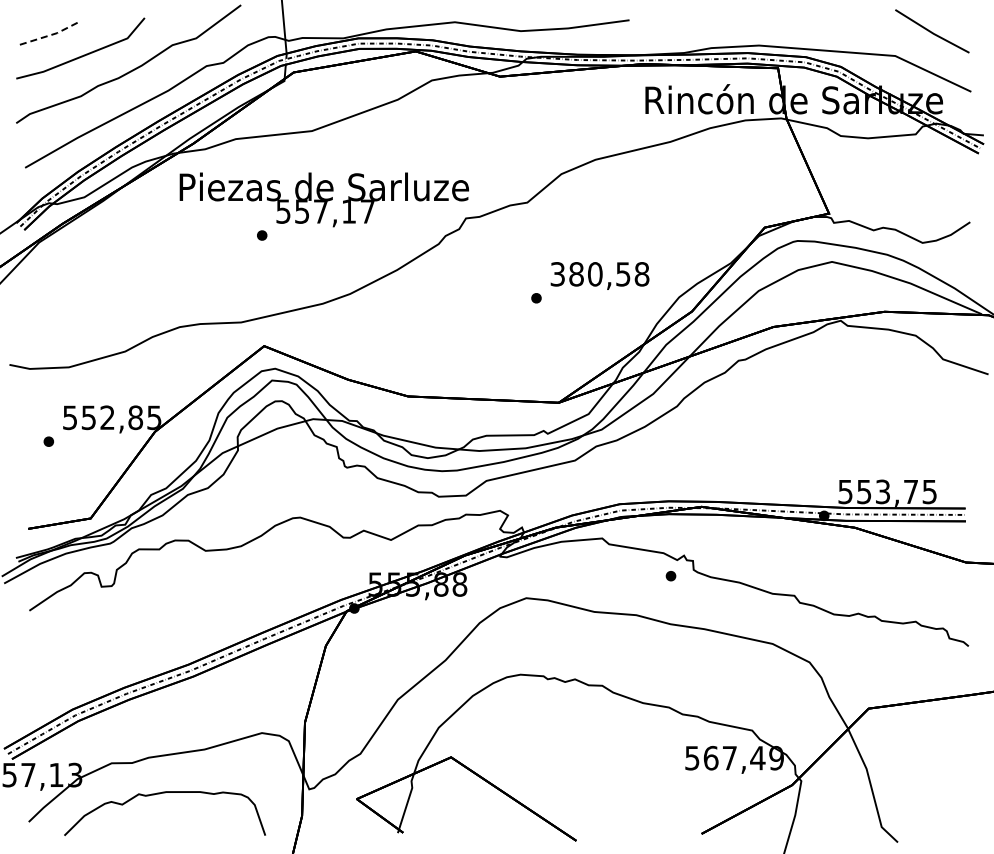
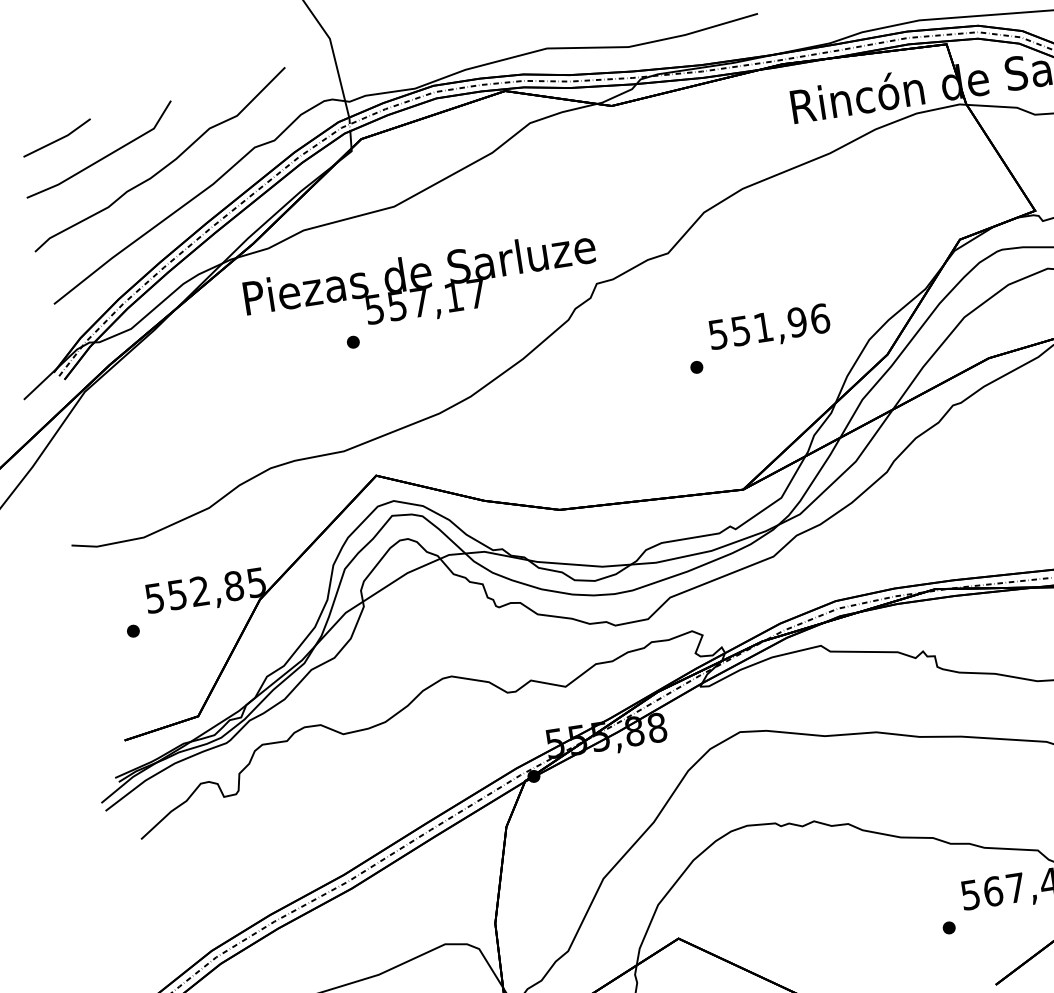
line: (48, 35) -> (57, 139), dashed -> solid
text: (600, 274) -> (769, 326), 380,58 -> 551,96
part: (670, 576) -> (948, 928), moved

